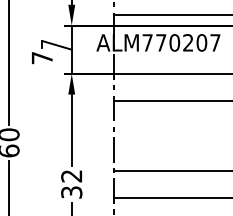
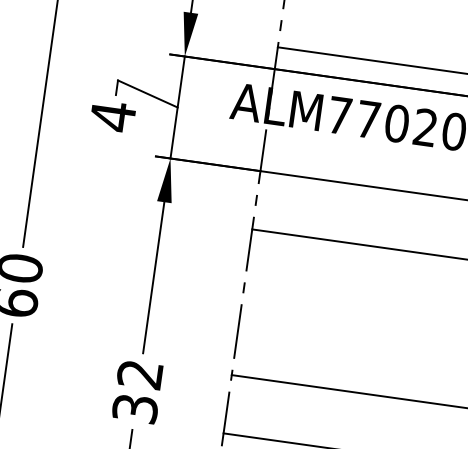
text: (42, 57) -> (113, 115), 7 -> 4

